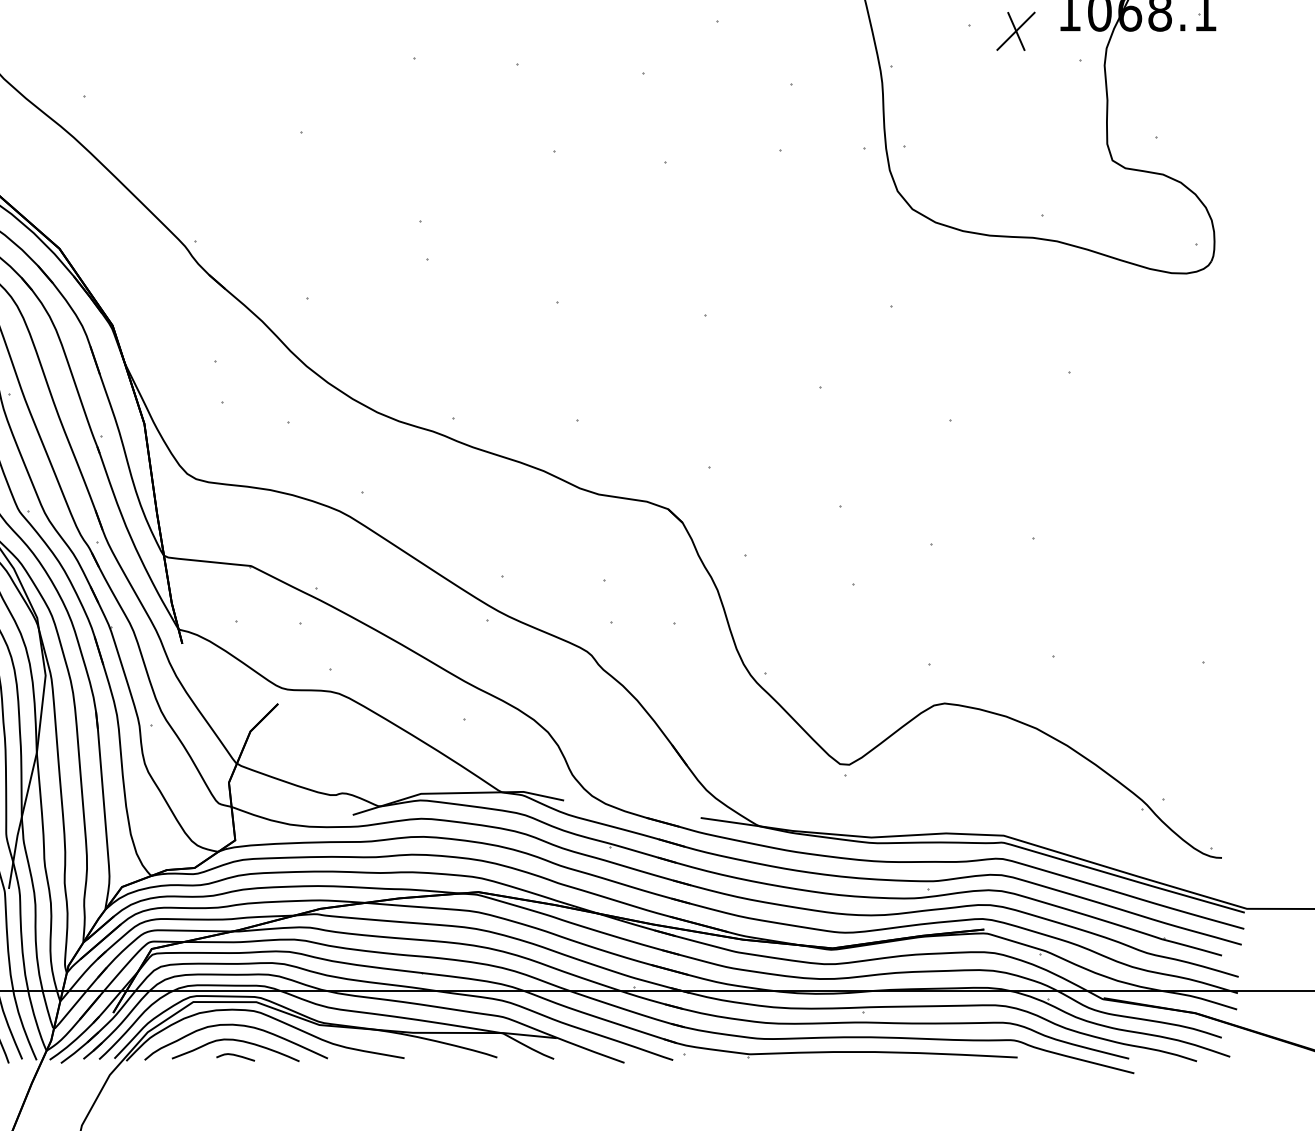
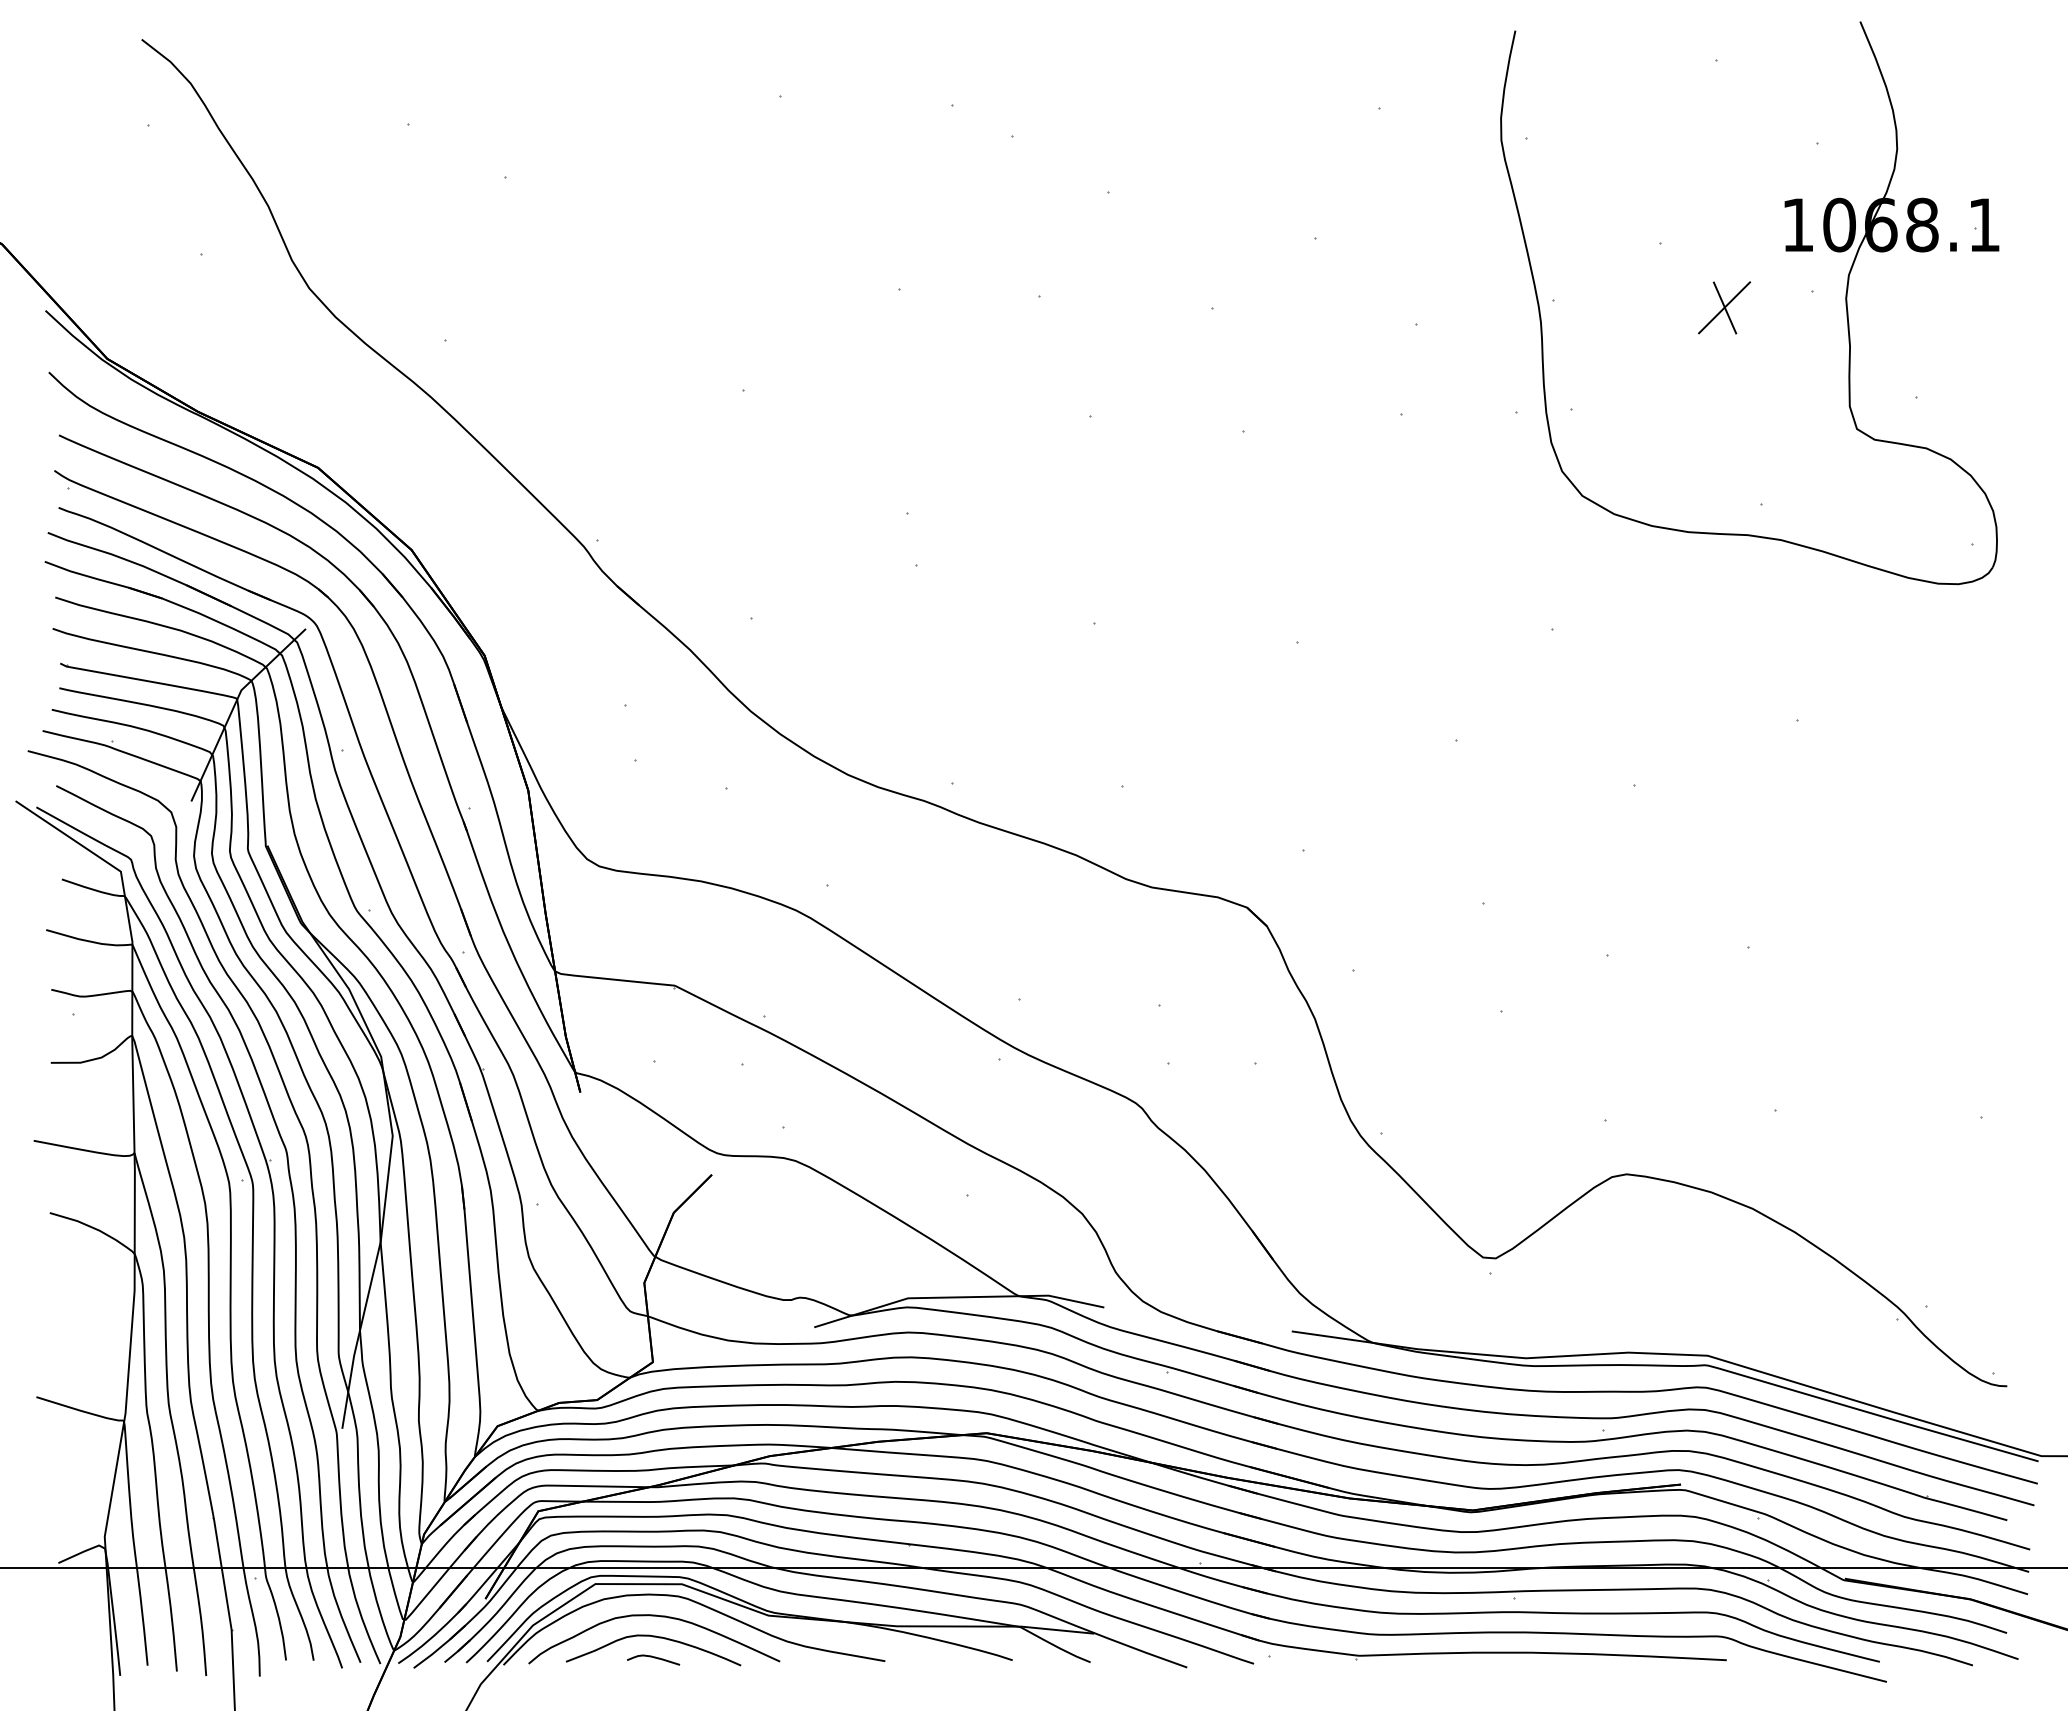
part: (1015, 31) -> (1724, 307), moved

